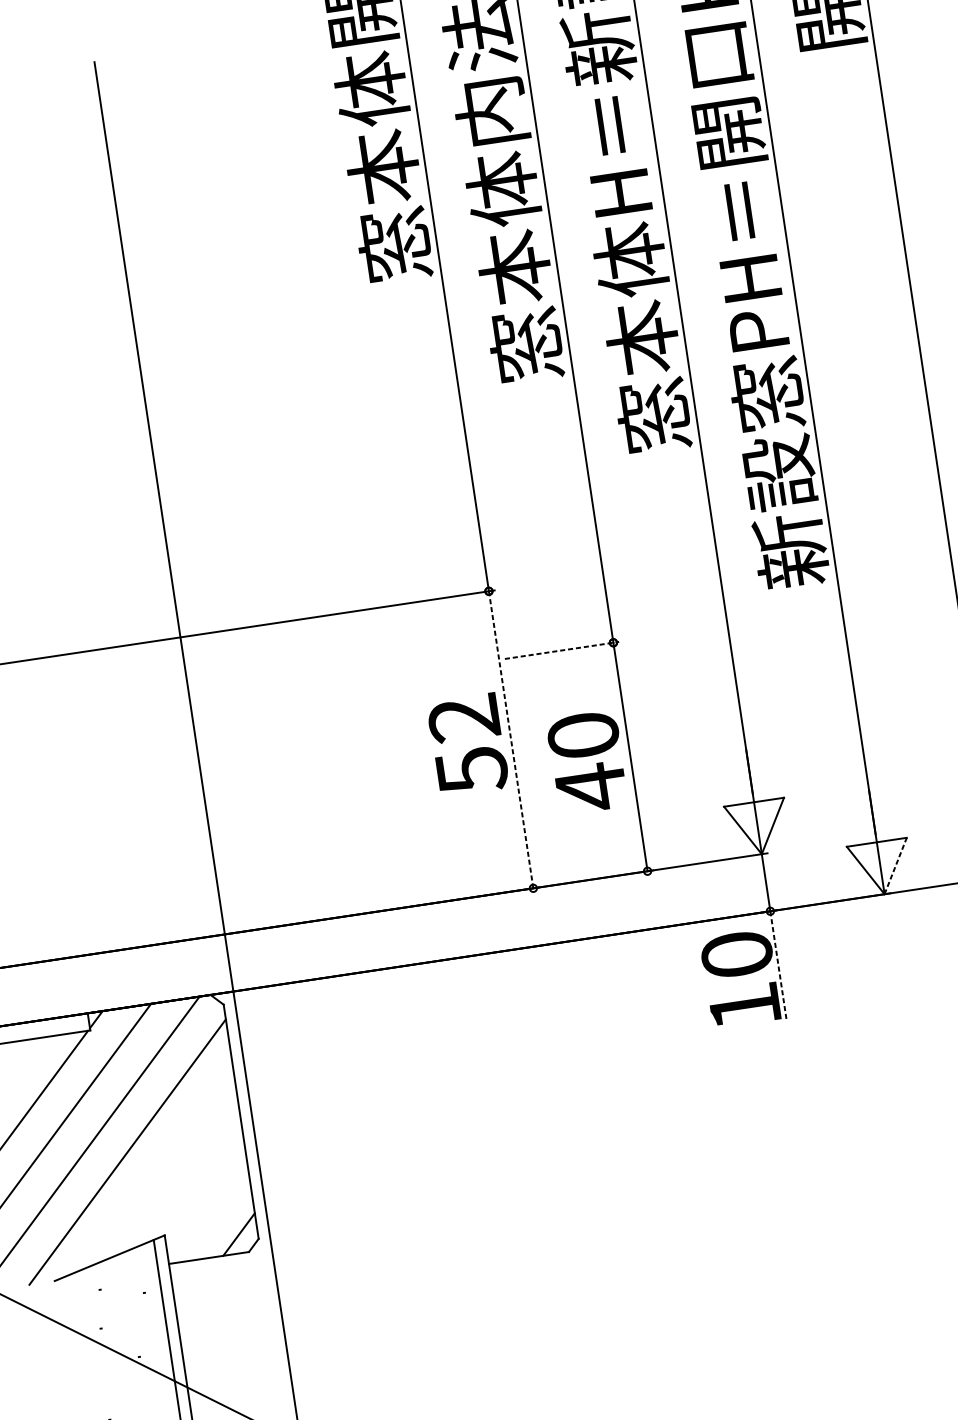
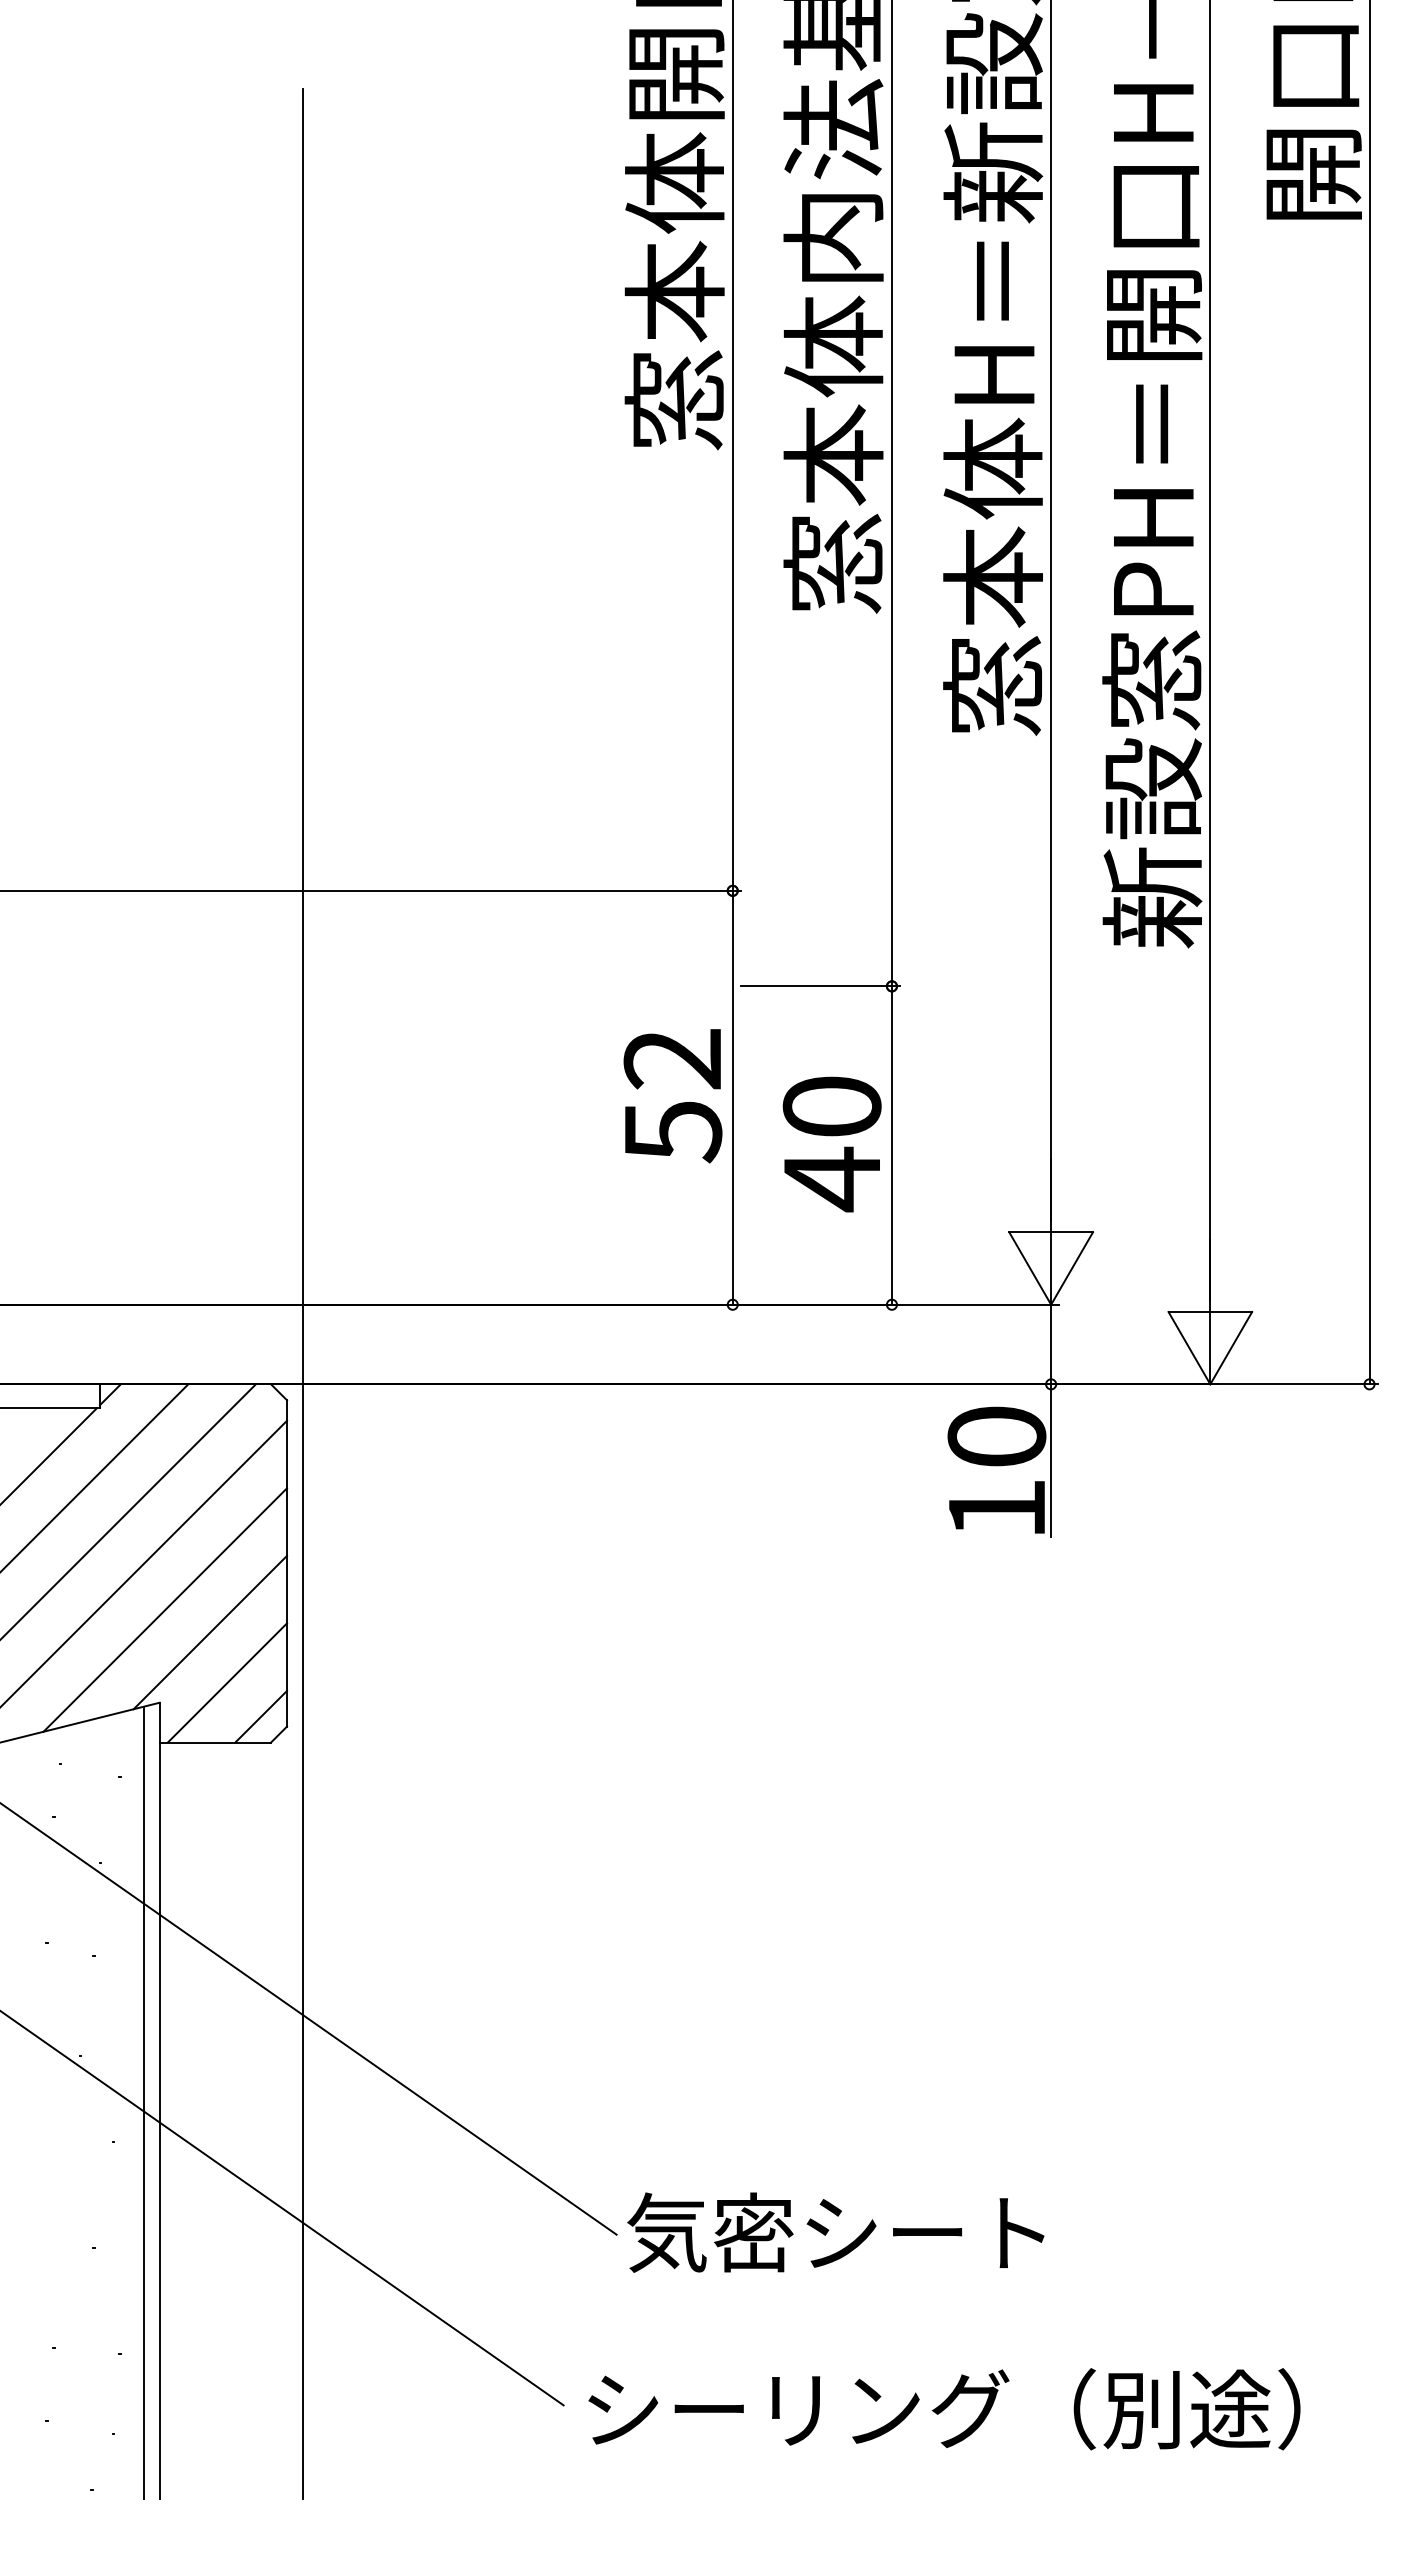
line: (562, 650) -> (820, 986), dashed -> solid
line: (510, 739) -> (732, 1097), dashed -> solid
line: (895, 866) -> (1231, 1348), dashed -> solid
line: (778, 966) -> (1051, 1461), dashed -> solid
line: (158, 1167) -> (165, 1609), added
line: (193, 1179) -> (210, 1632), added
line: (211, 1213) -> (227, 1682), added

